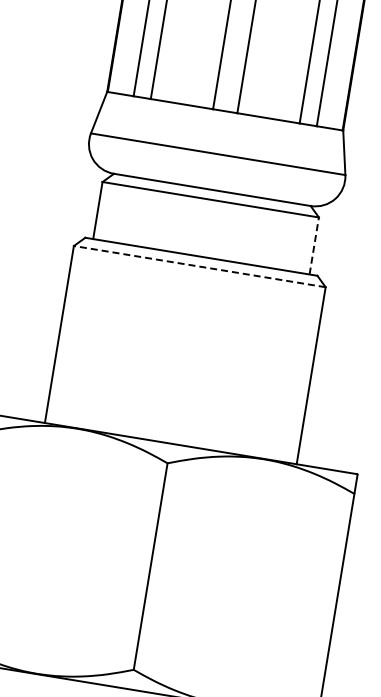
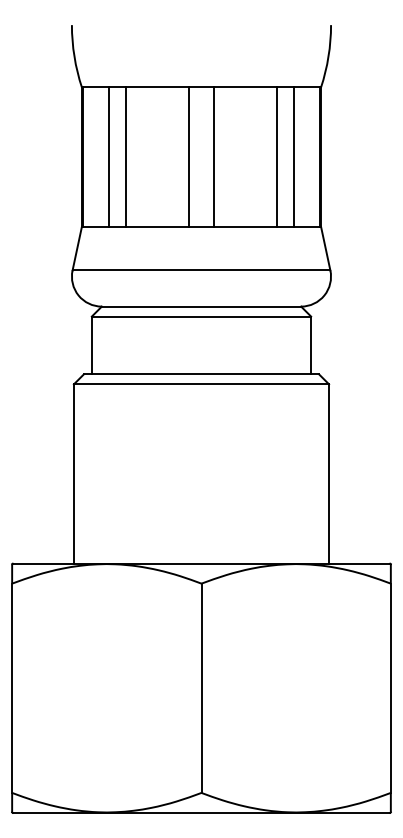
line: (314, 246) -> (311, 345), dashed -> solid
line: (199, 266) -> (201, 384), dashed -> solid

